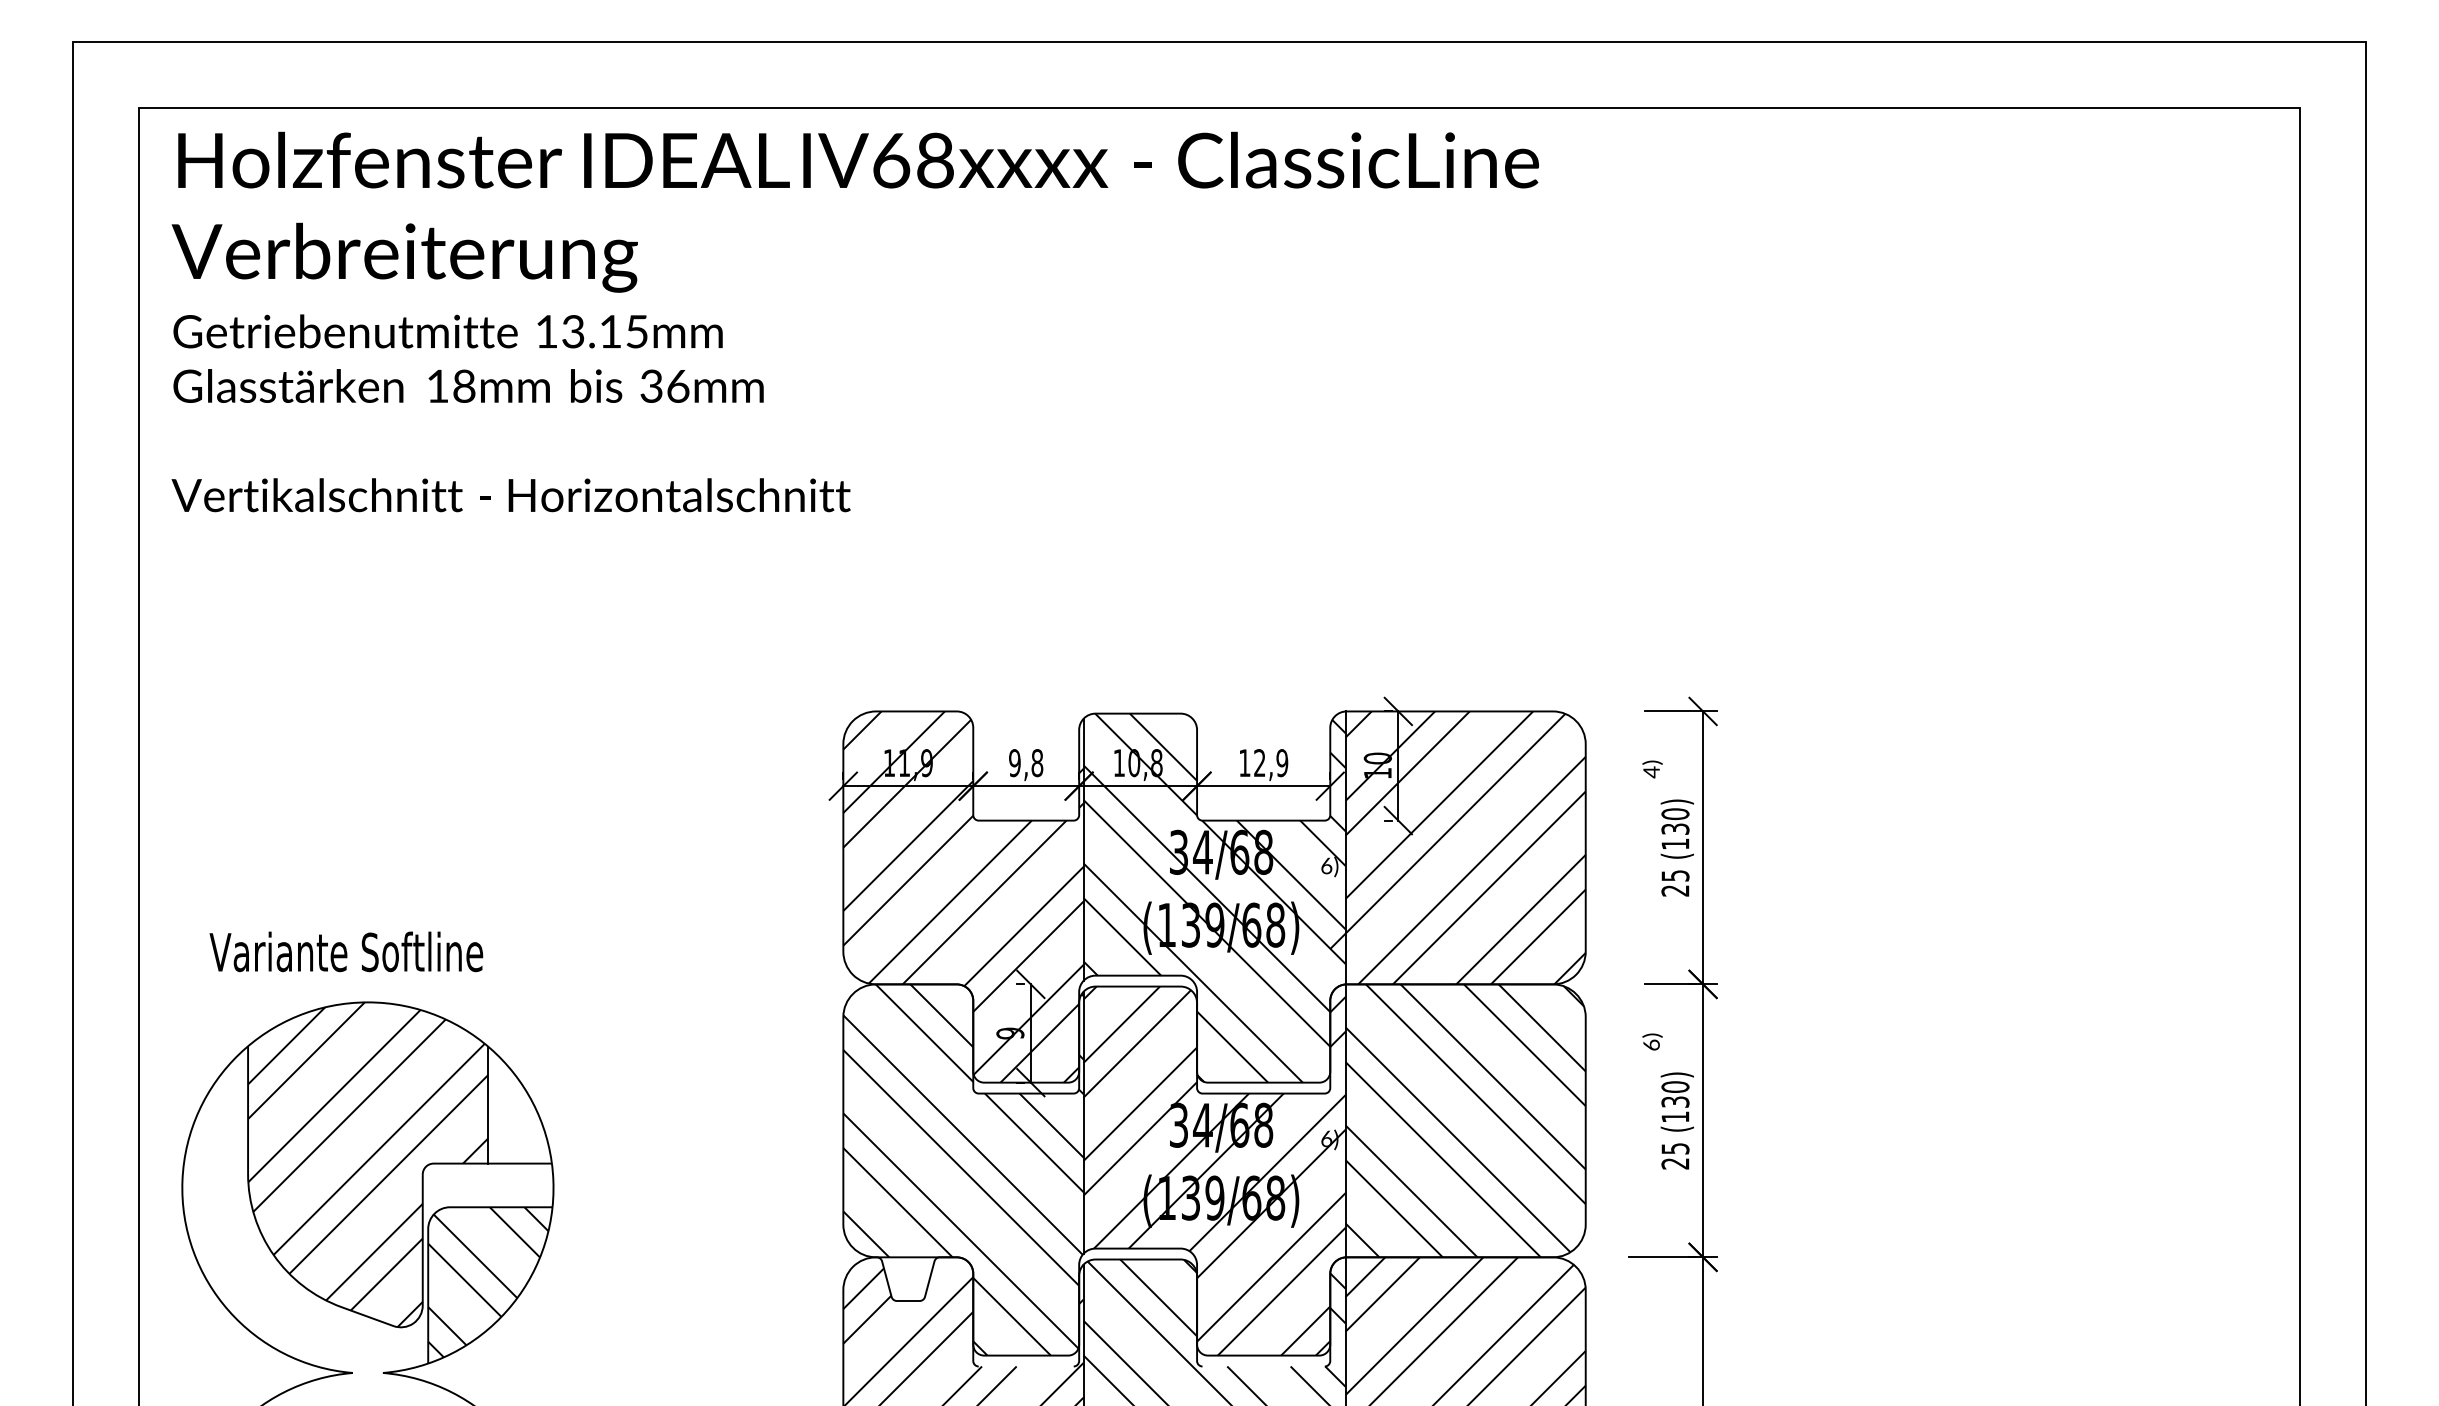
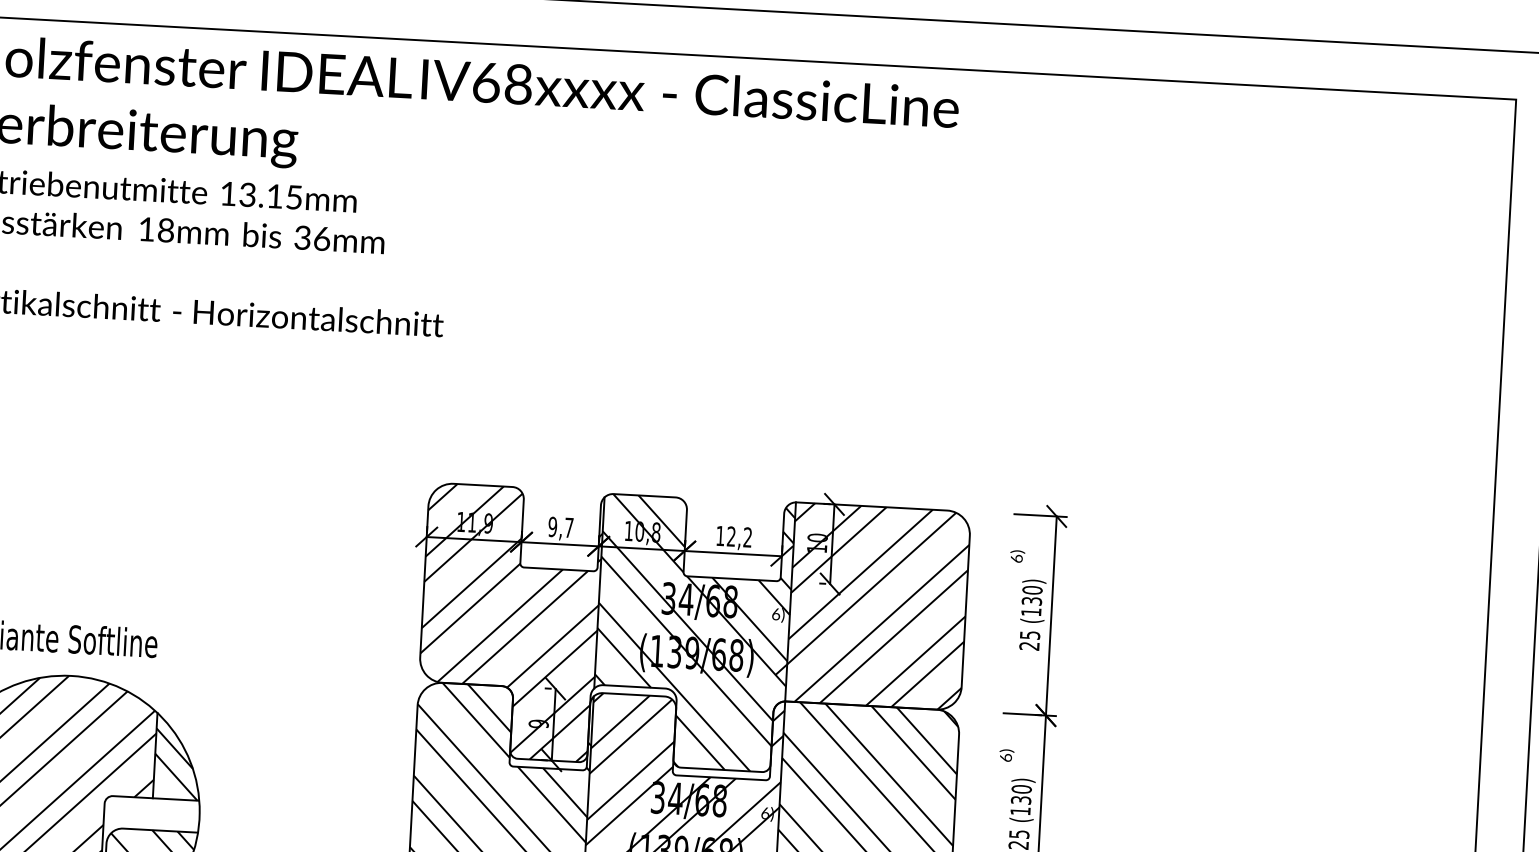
text: (1037, 763) -> (569, 528), 9,8 -> 9,7
text: (1282, 763) -> (747, 537), 12,9 -> 12,2
text: (1651, 772) -> (1016, 558), 4) -> 6)
hatch: (518, 1115) -> (176, 764), added

